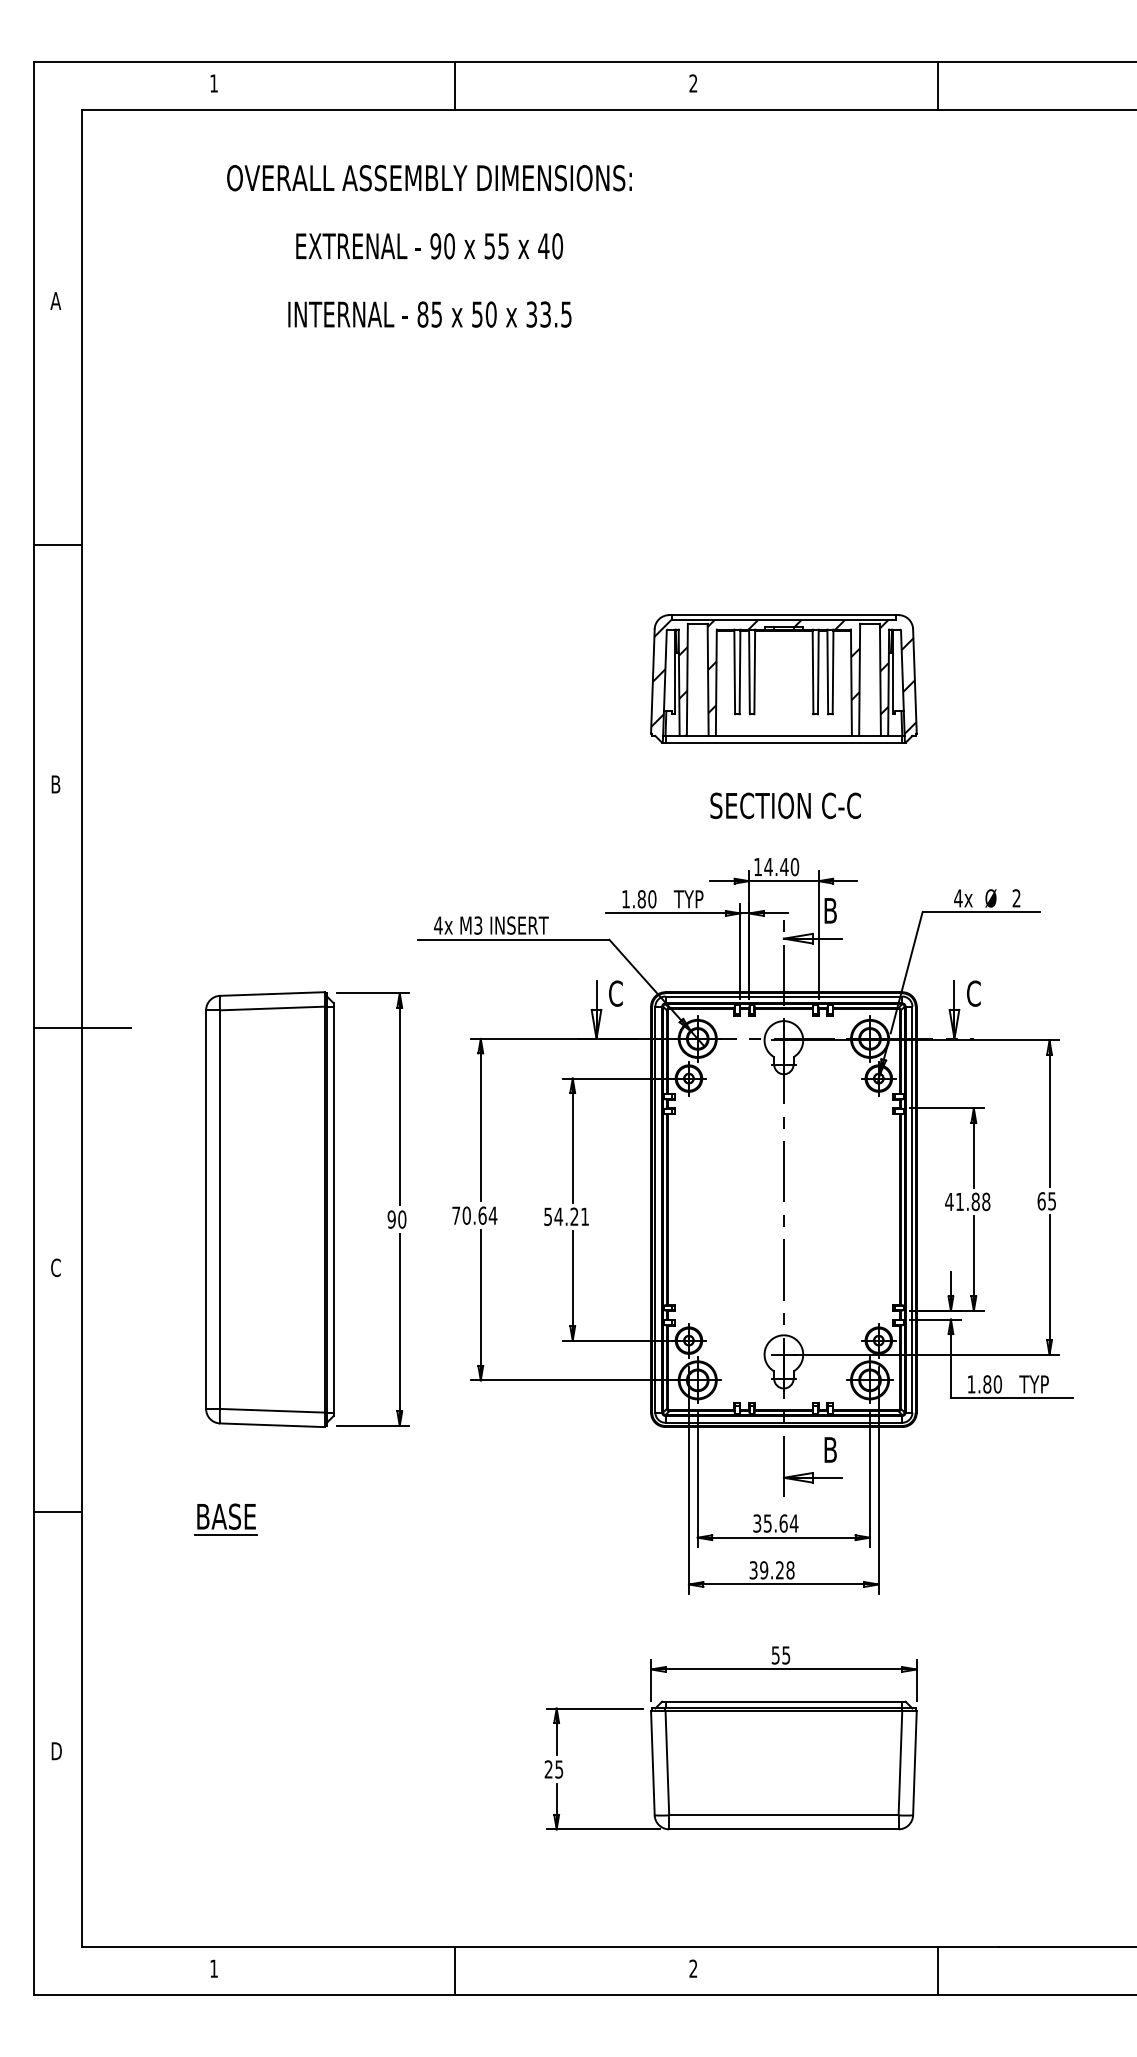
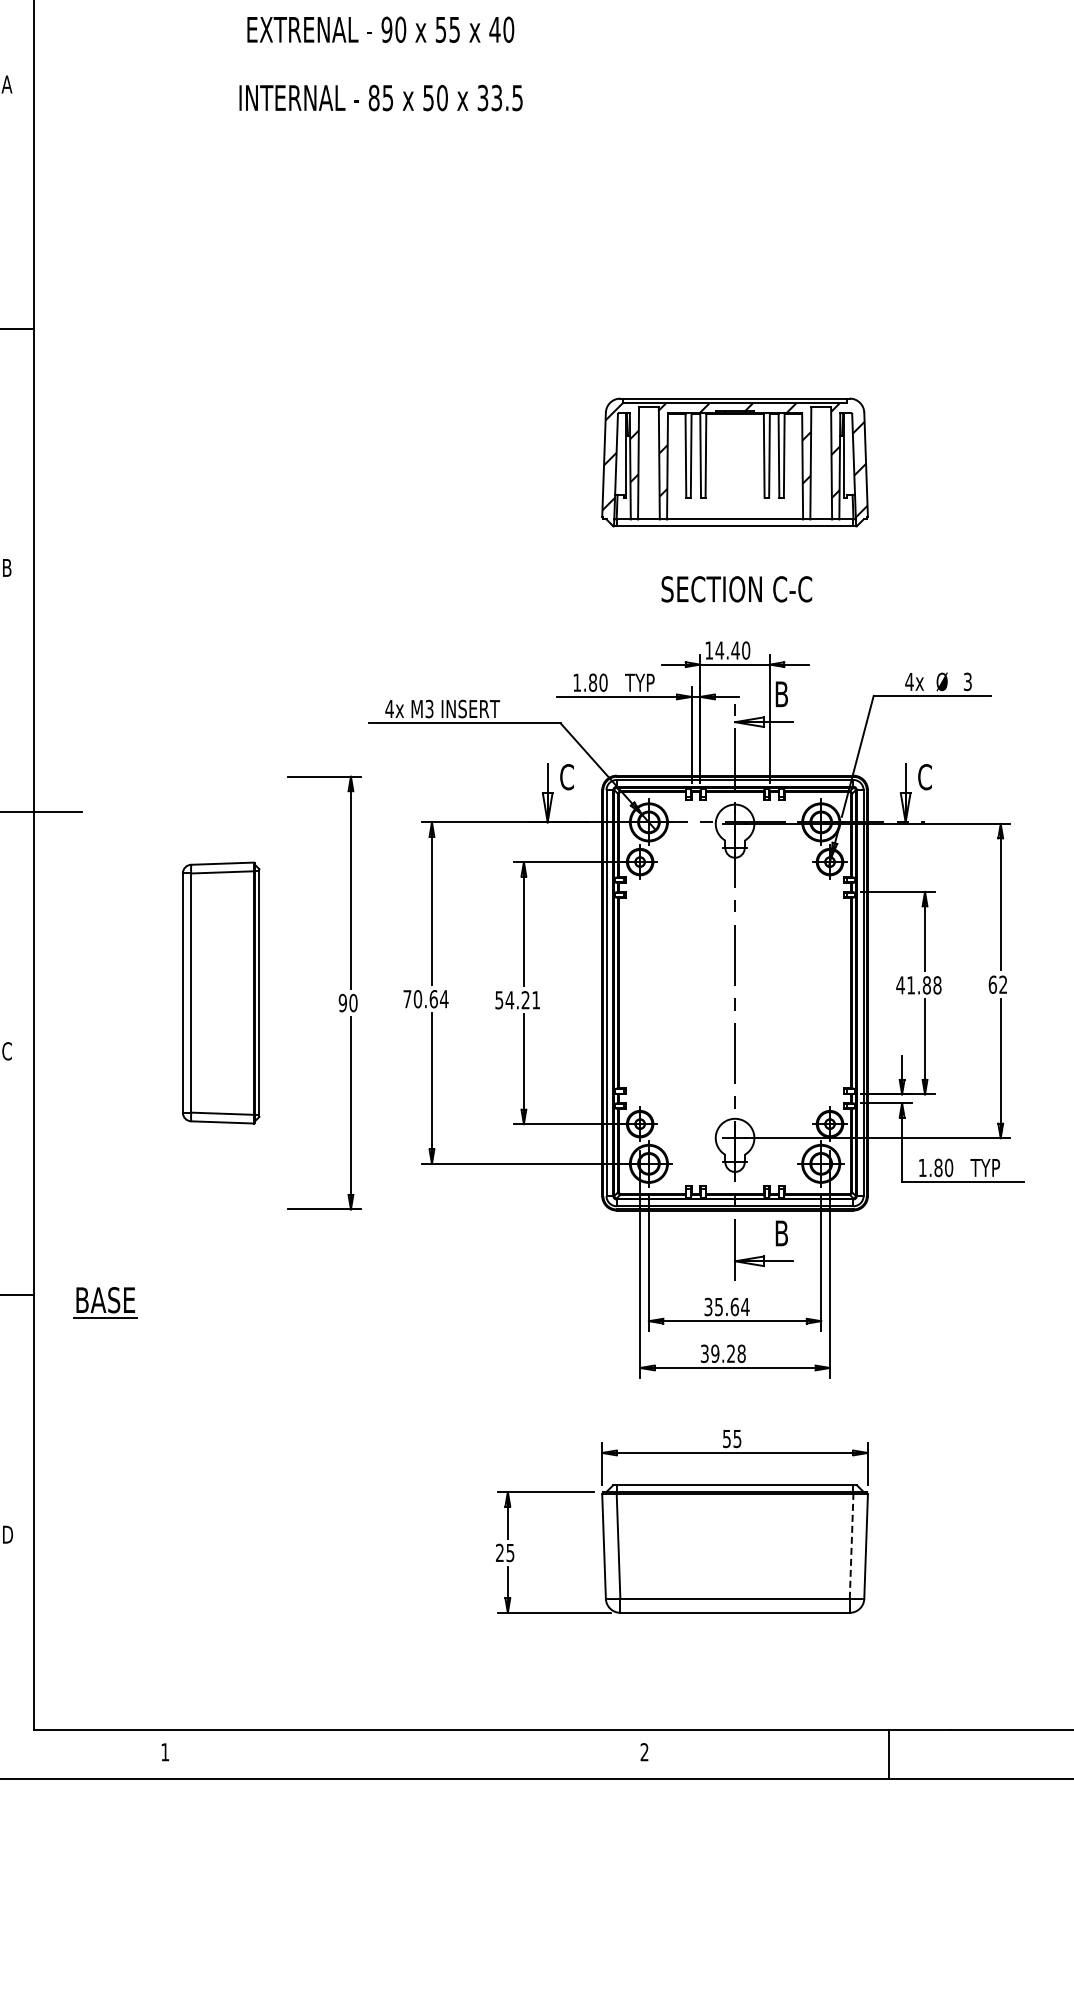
text: (1016, 898) -> (967, 681), 2 -> 3
text: (1051, 1201) -> (1002, 984), 65 -> 62
part: (269, 1209) -> (220, 992), size x0.6
part: (225, 1519) -> (104, 1302), moved
line: (900, 1762) -> (851, 1545), solid -> dashed
line: (454, 1970) -> (405, 1753), removed

